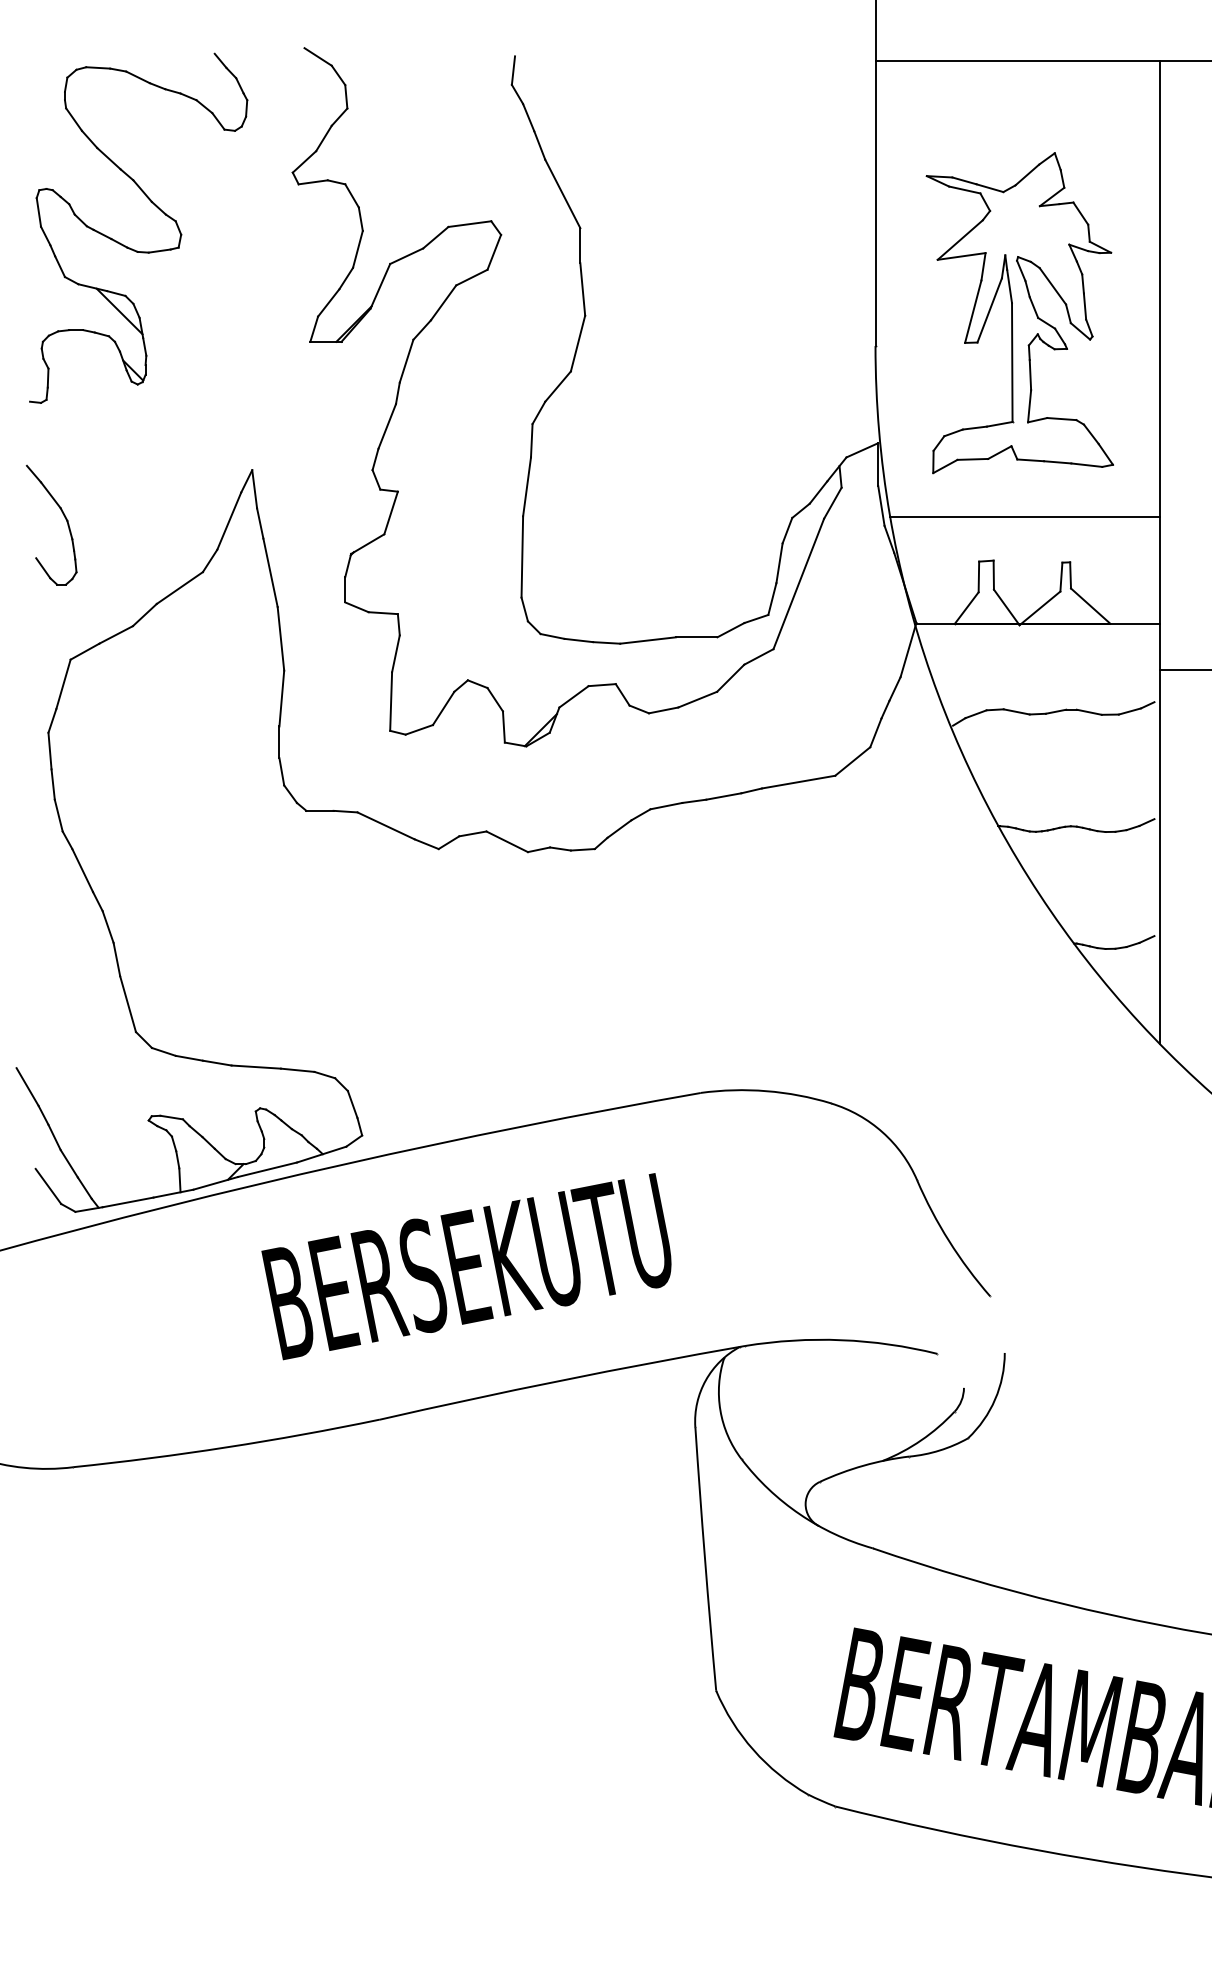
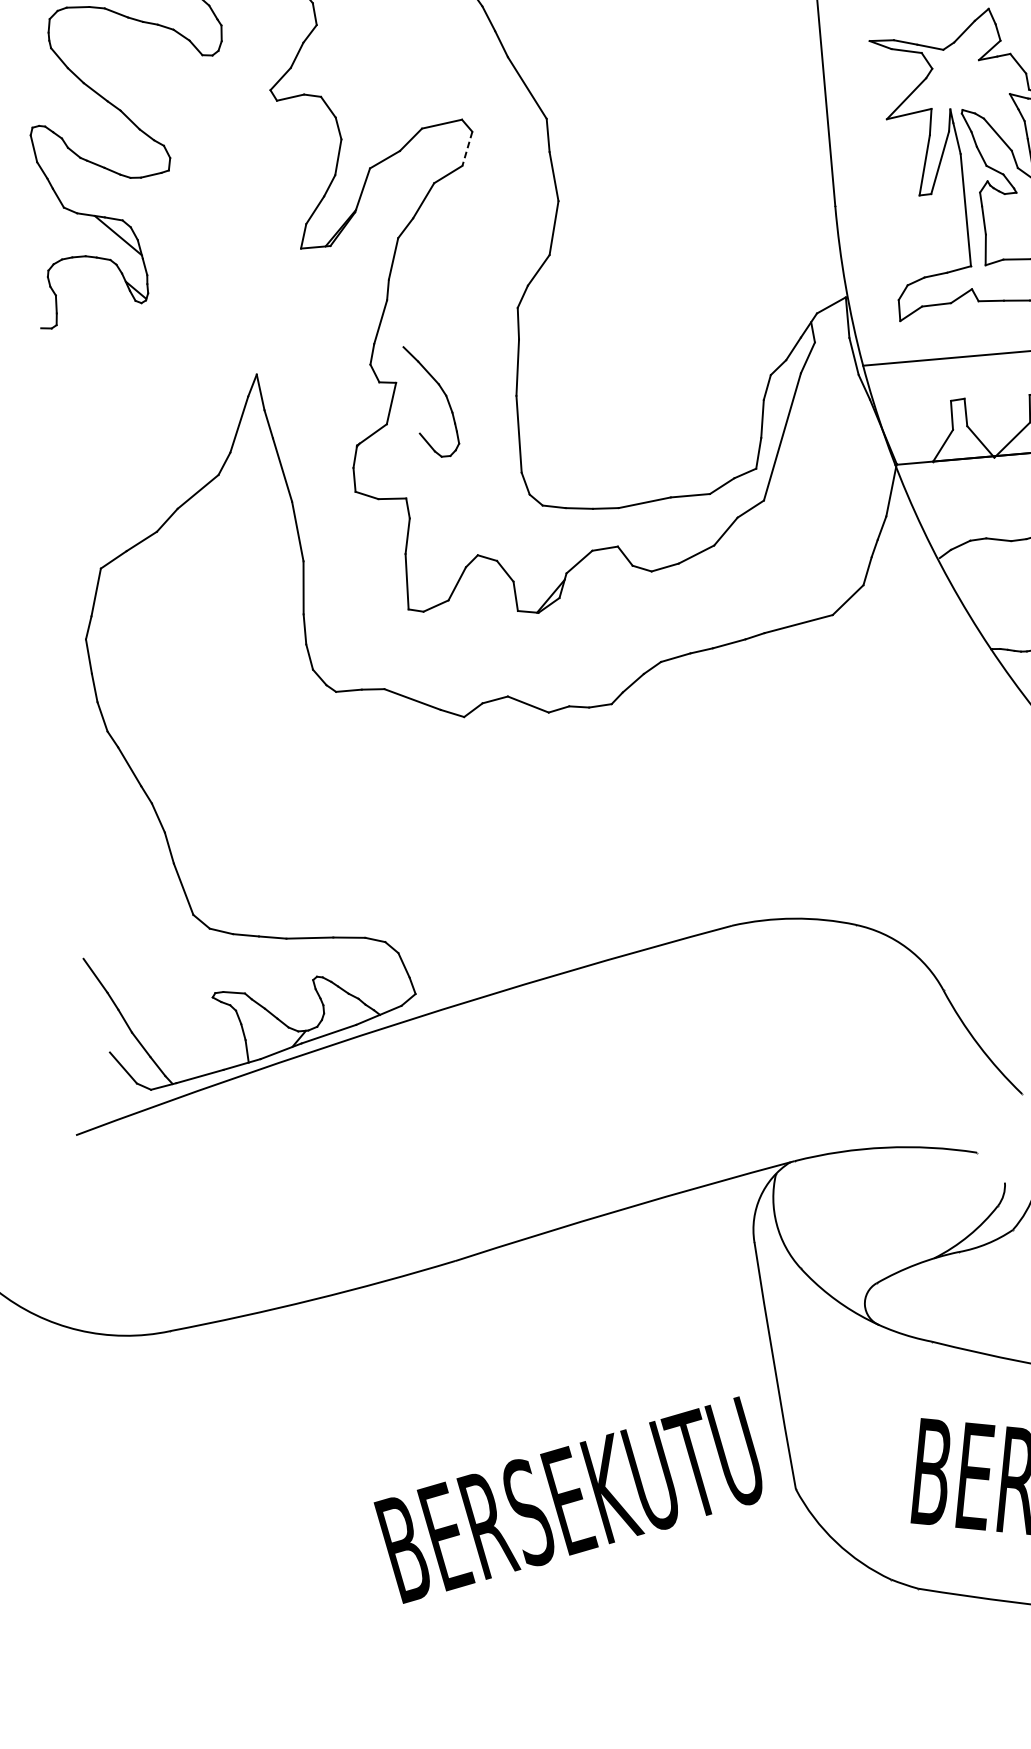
line: (494, 252) -> (467, 148), solid -> dashed
part: (64, 517) -> (443, 392), moved
text: (466, 1266) -> (568, 1500), moved

